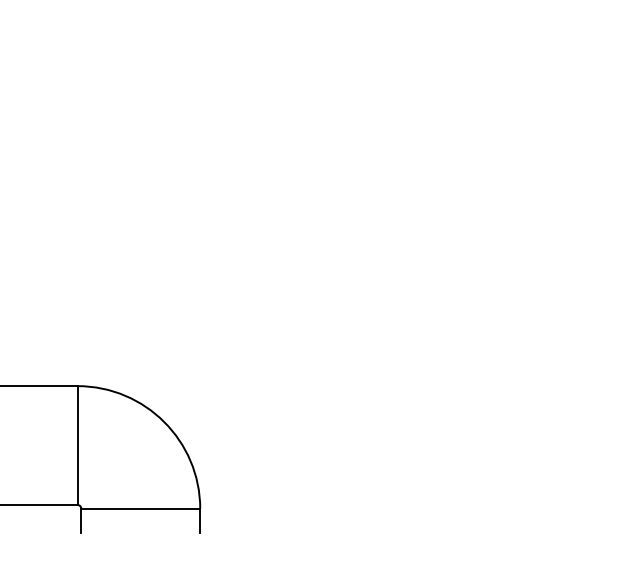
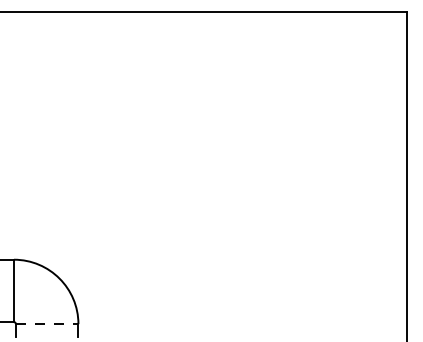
line: (141, 509) -> (47, 324), solid -> dashed

